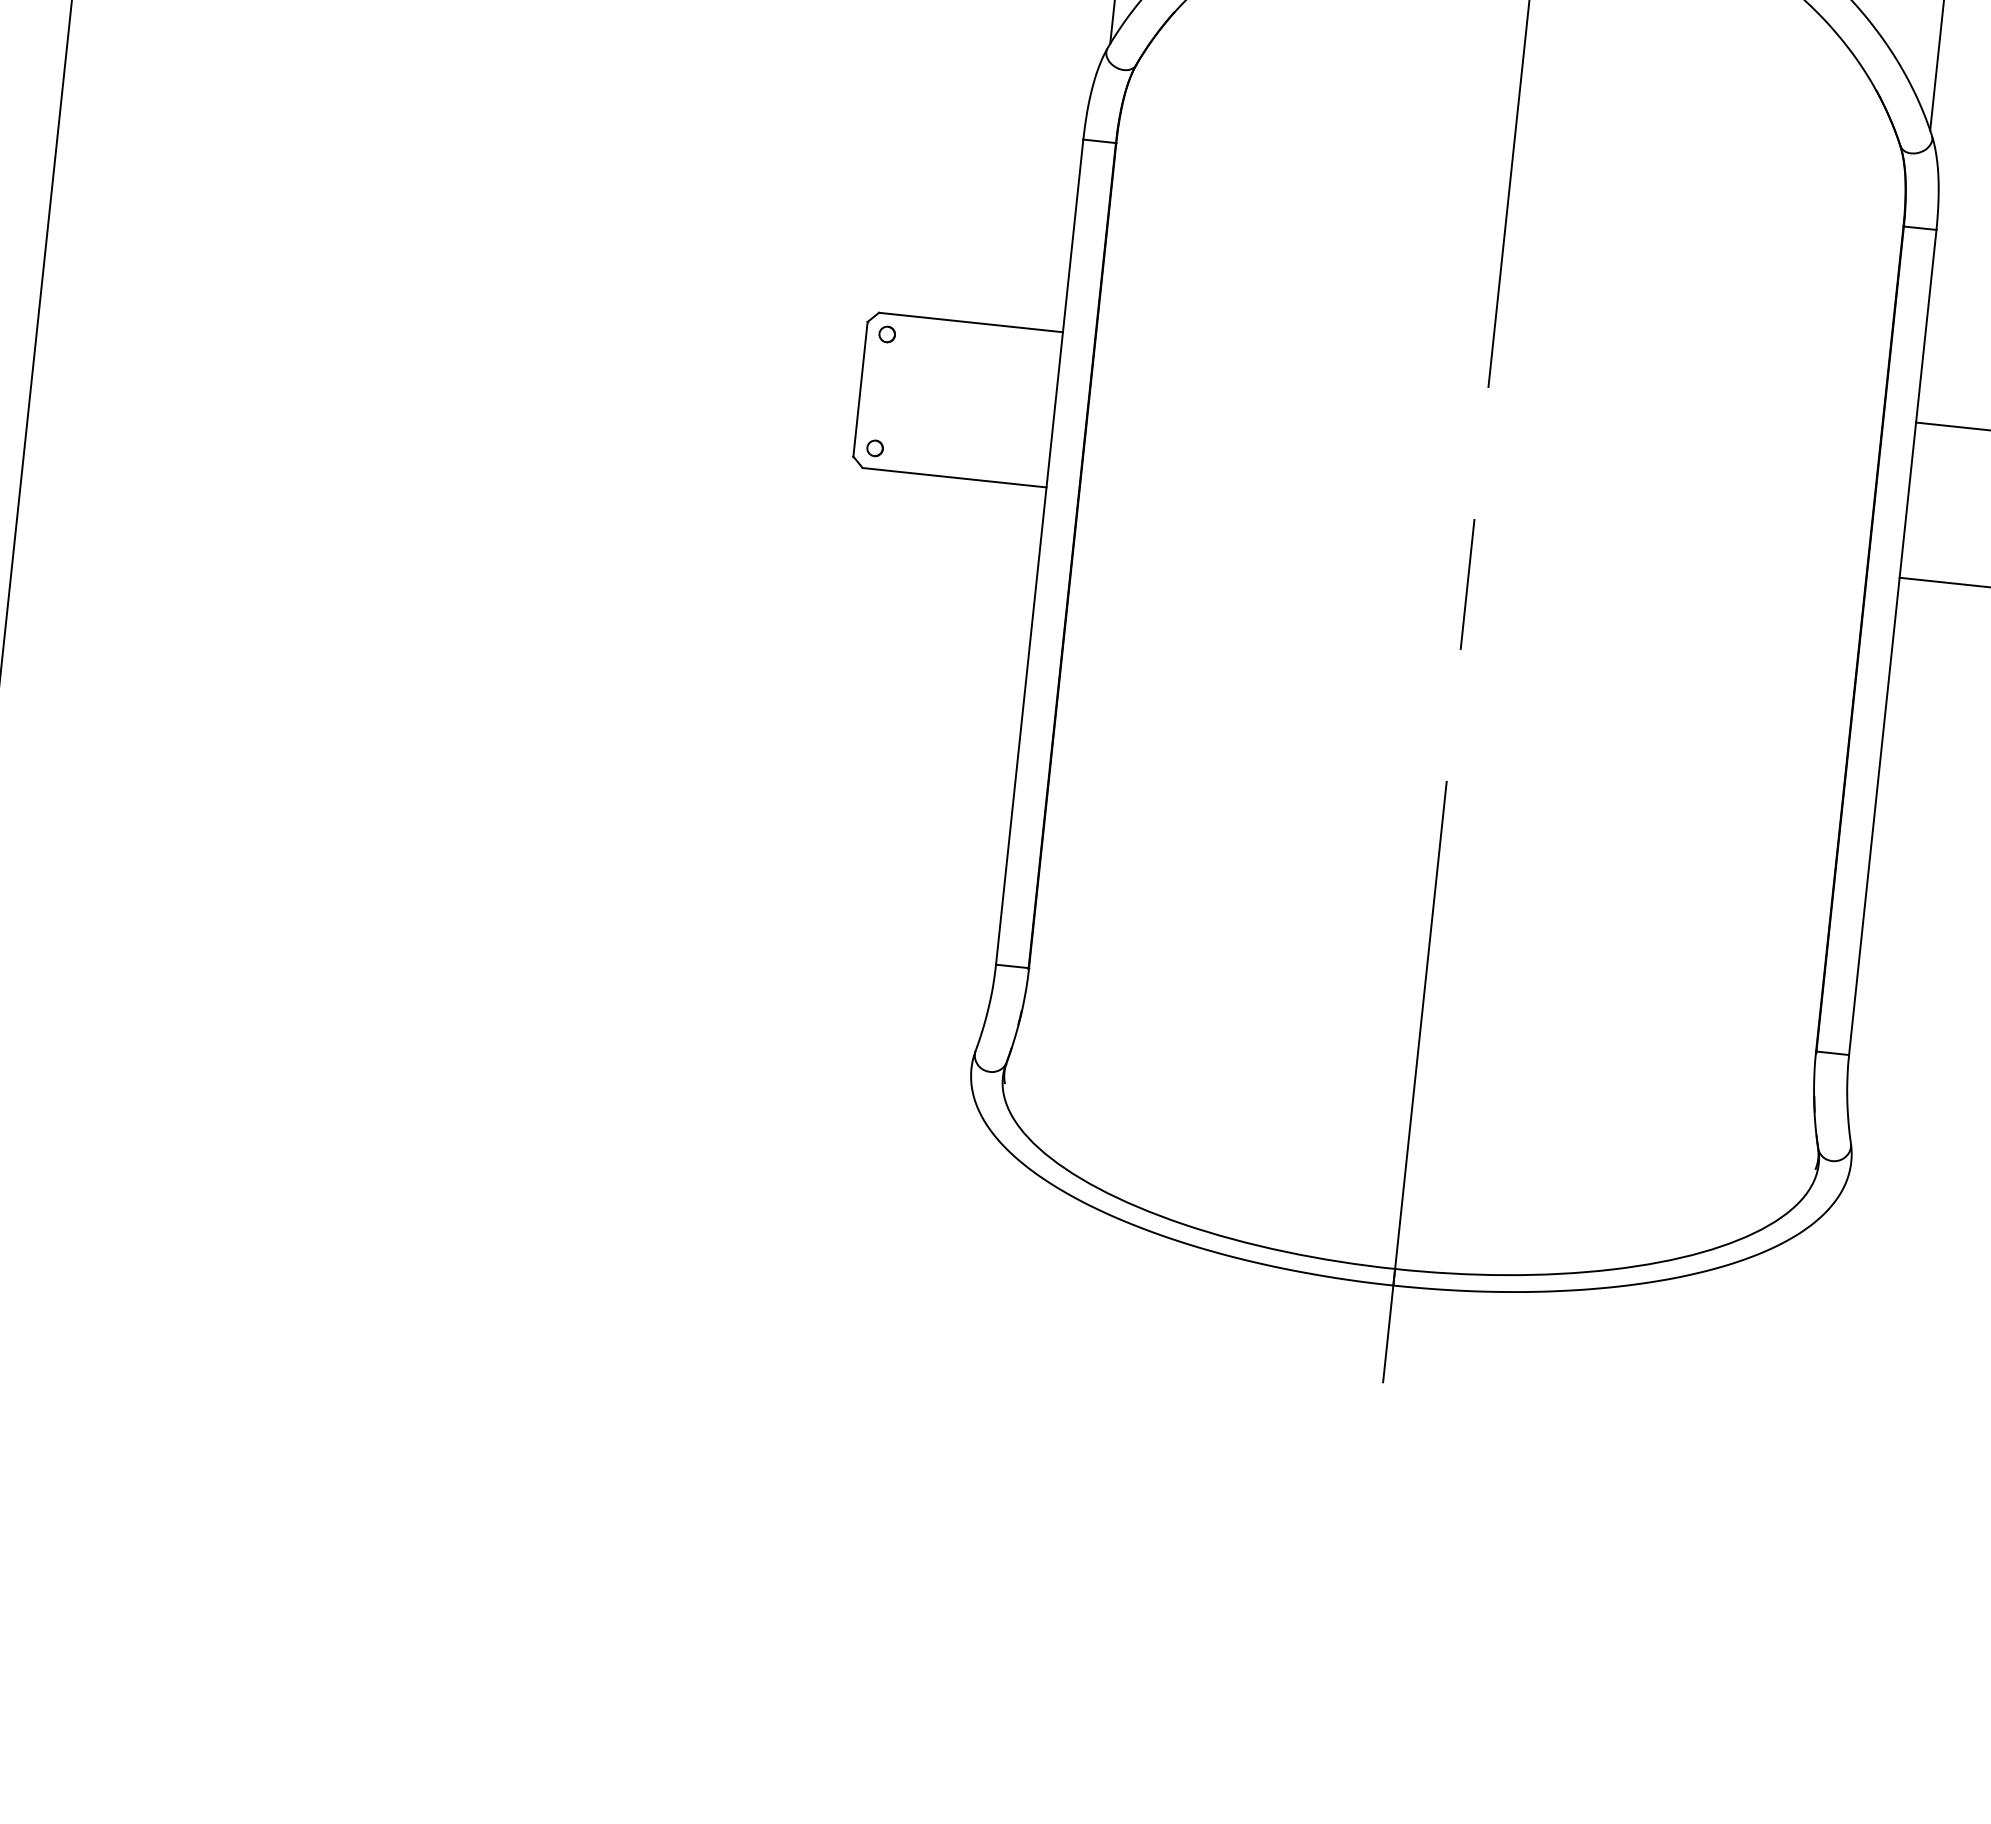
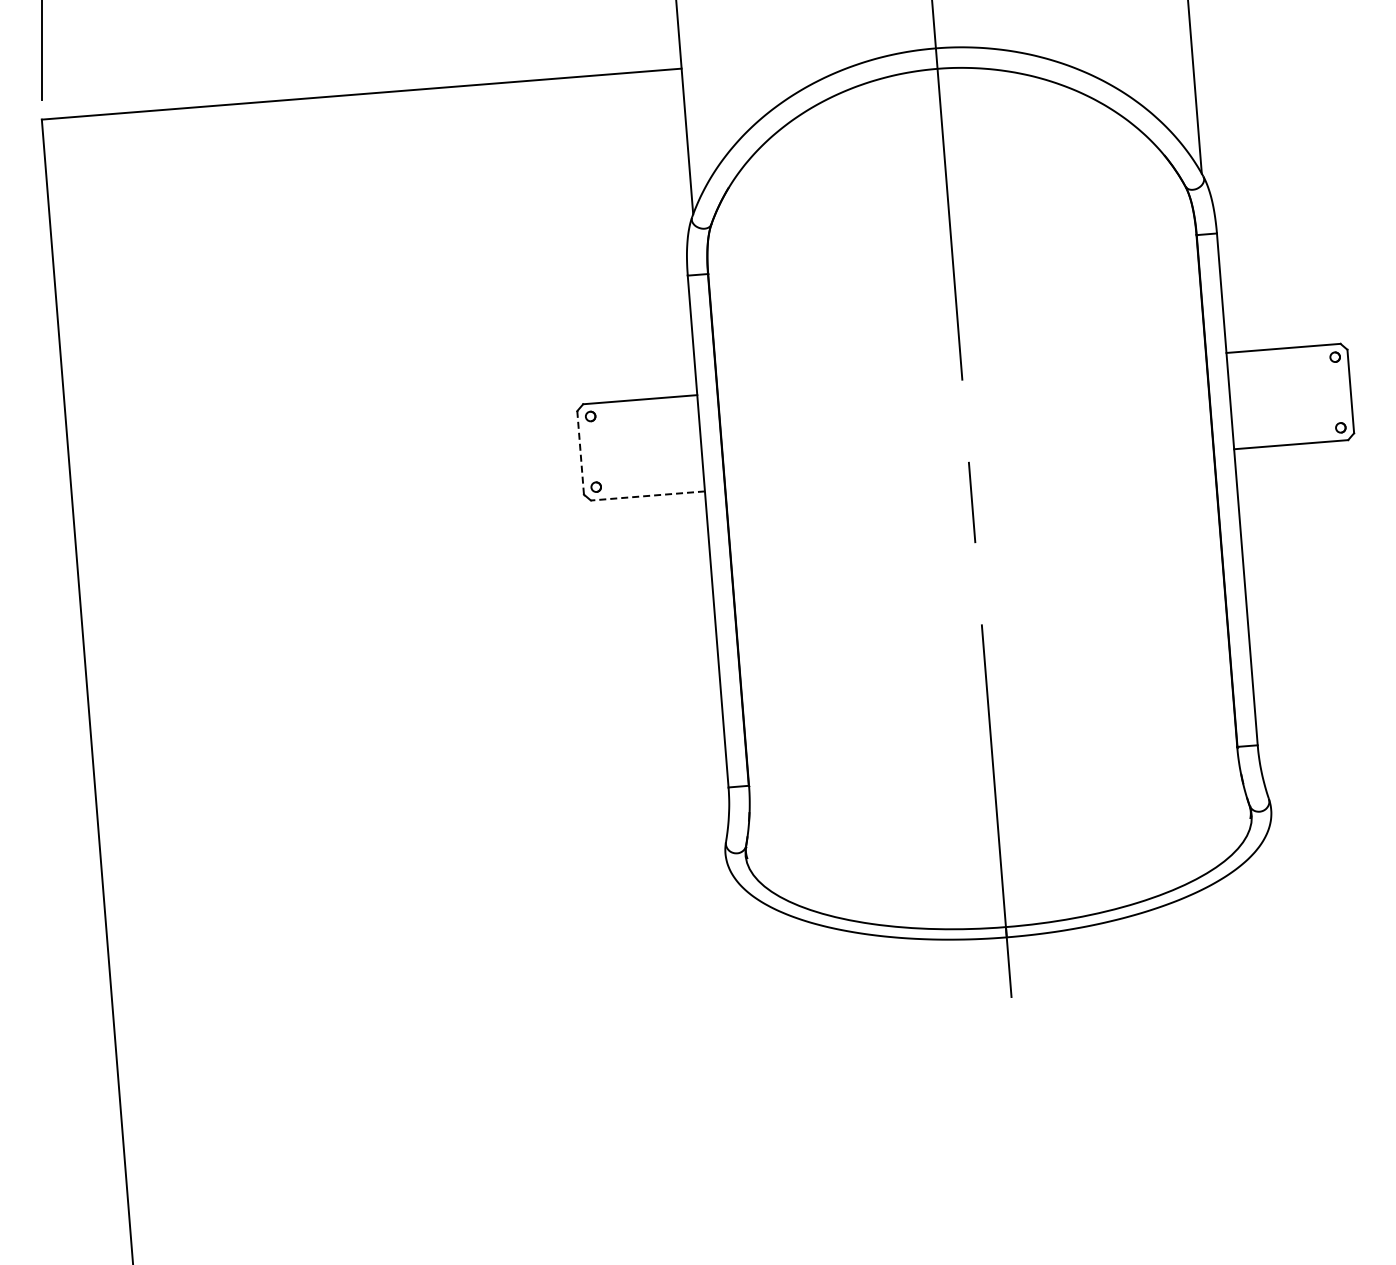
line: (860, 388) -> (580, 452), solid -> dashed
line: (953, 478) -> (647, 496), solid -> dashed

